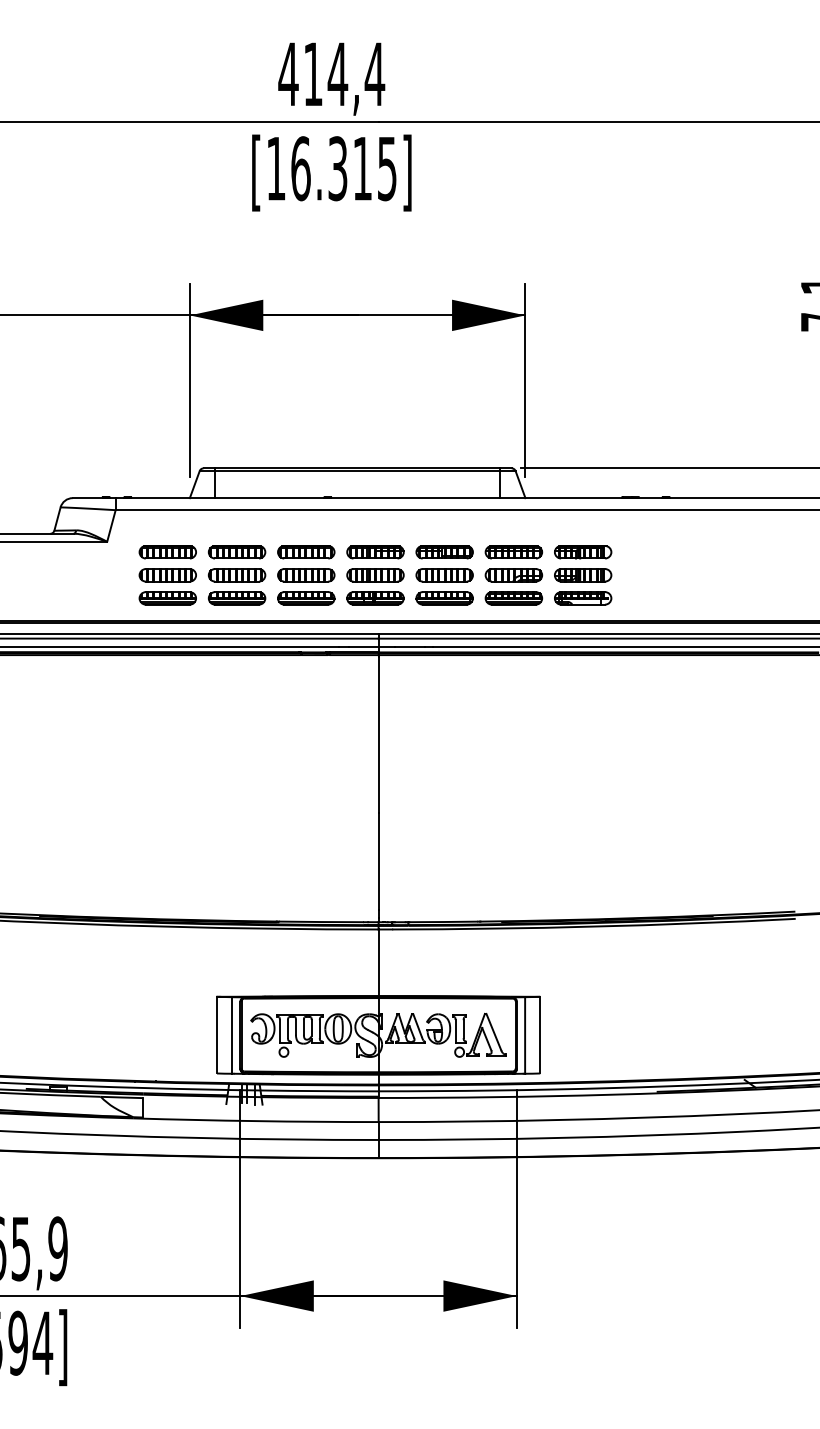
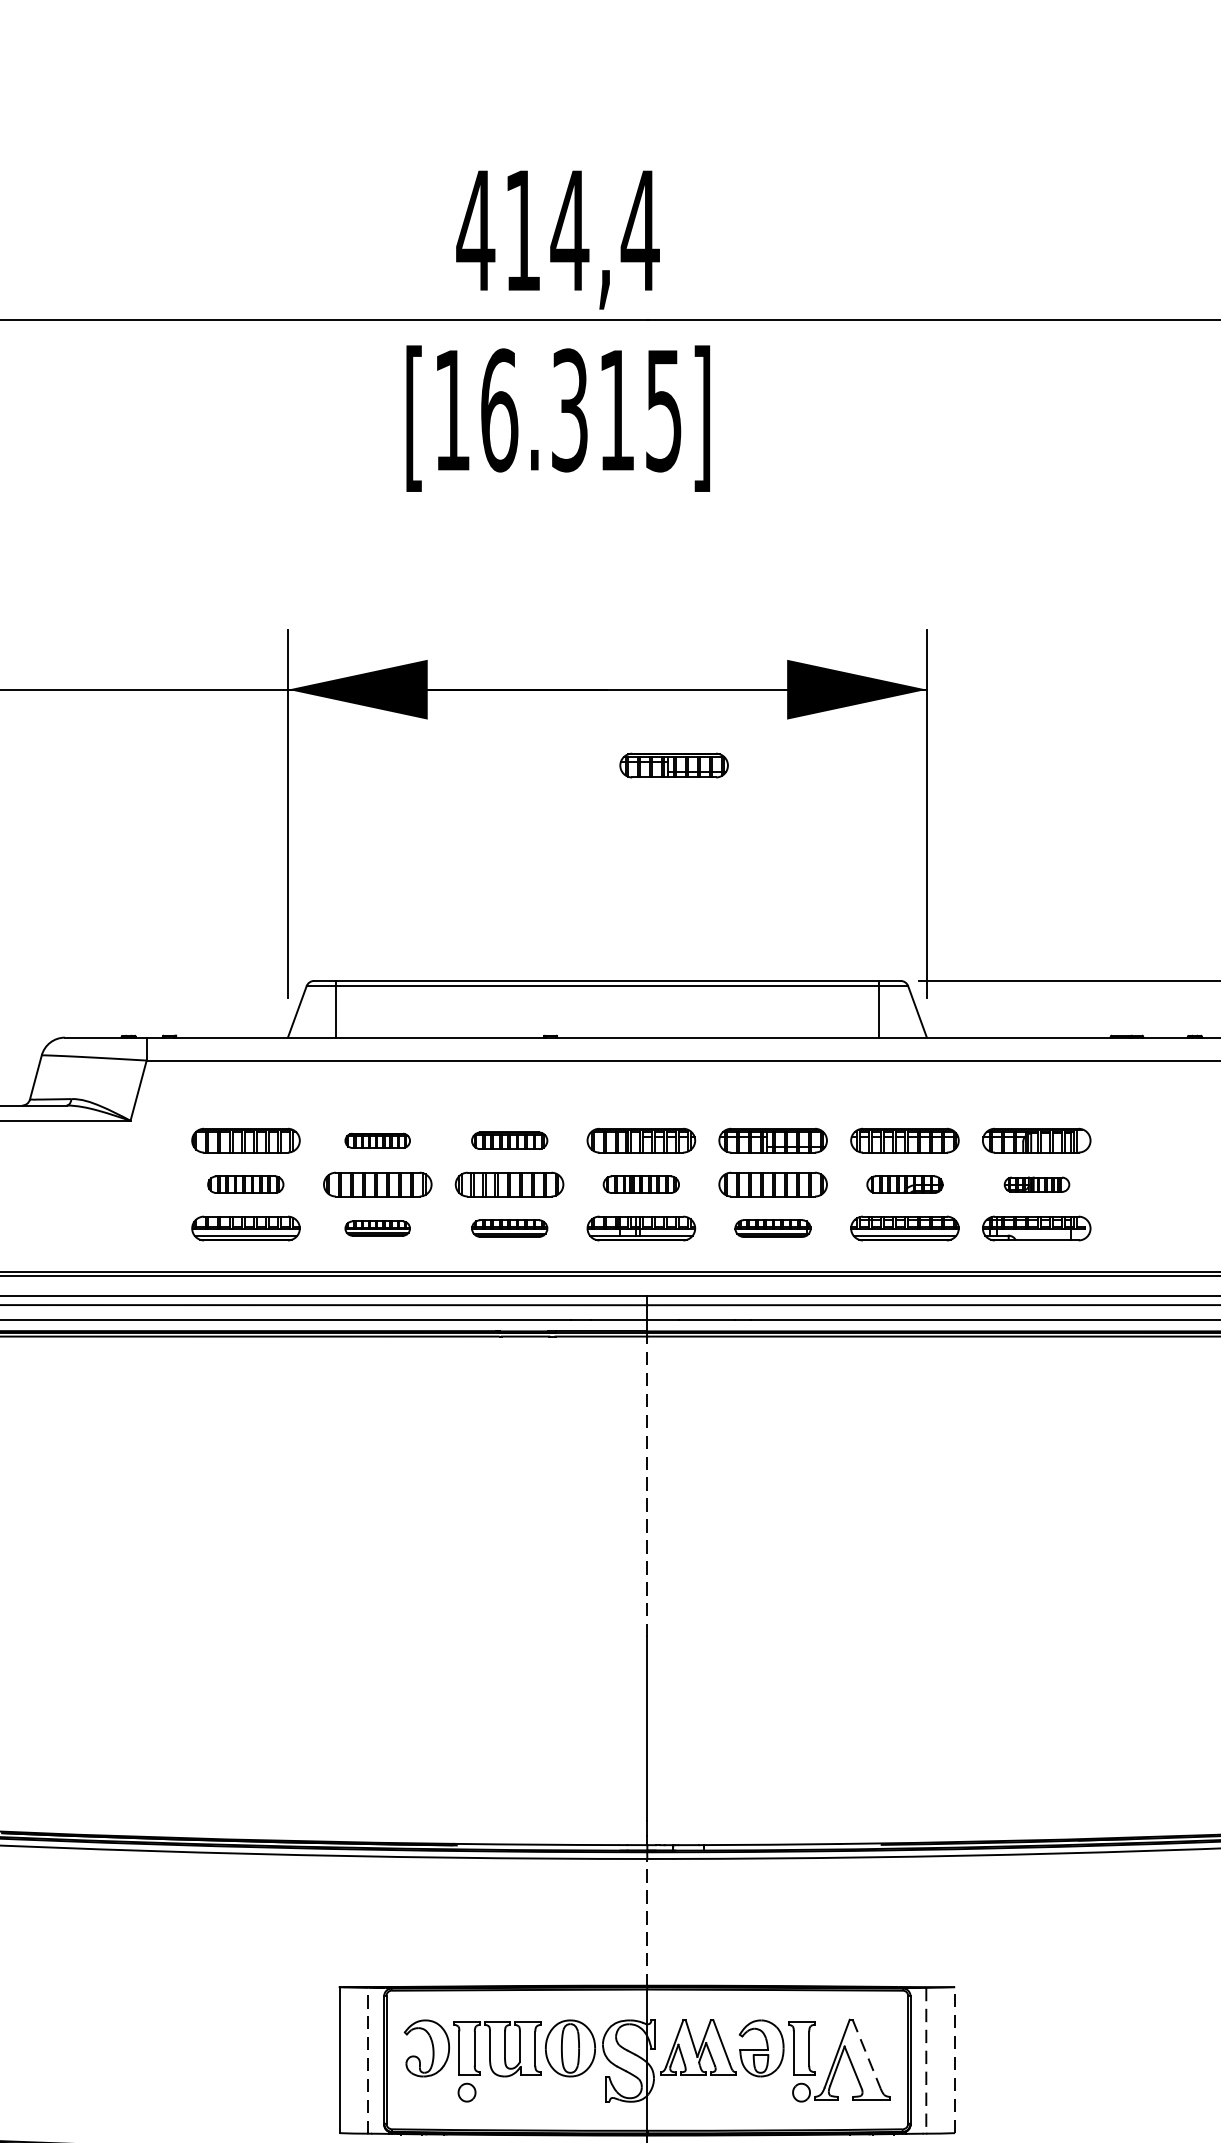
part: (392, 355) -> (673, 766), added
part: (236, 552) -> (376, 1141), size x0.6
part: (306, 552) -> (510, 1141), size x0.7
part: (167, 575) -> (245, 1184), size x0.7
part: (375, 575) -> (641, 1184), size x0.7
part: (513, 575) -> (904, 1184), size x0.7
part: (583, 575) -> (1037, 1184), size x0.6
part: (236, 598) -> (376, 1228), size x0.6
part: (306, 598) -> (510, 1228), size x0.7
part: (444, 598) -> (772, 1228), size x0.7
line: (378, 734) -> (647, 1487), solid -> dashed
line: (378, 963) -> (647, 1923), solid -> dashed
line: (493, 1032) -> (866, 2055), solid -> dashed
line: (540, 1034) -> (955, 2058), solid -> dashed
line: (232, 1035) -> (369, 2060), solid -> dashed
line: (525, 1036) -> (926, 2062), solid -> dashed

